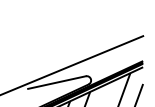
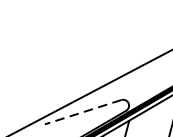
line: (57, 82) -> (83, 112), solid -> dashed

